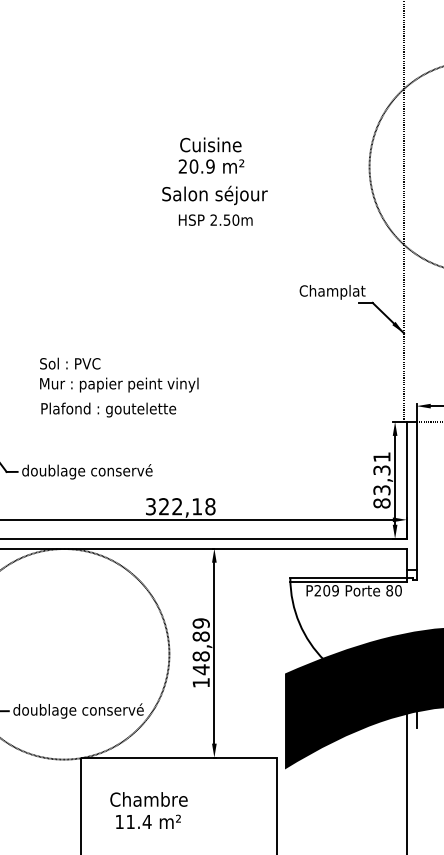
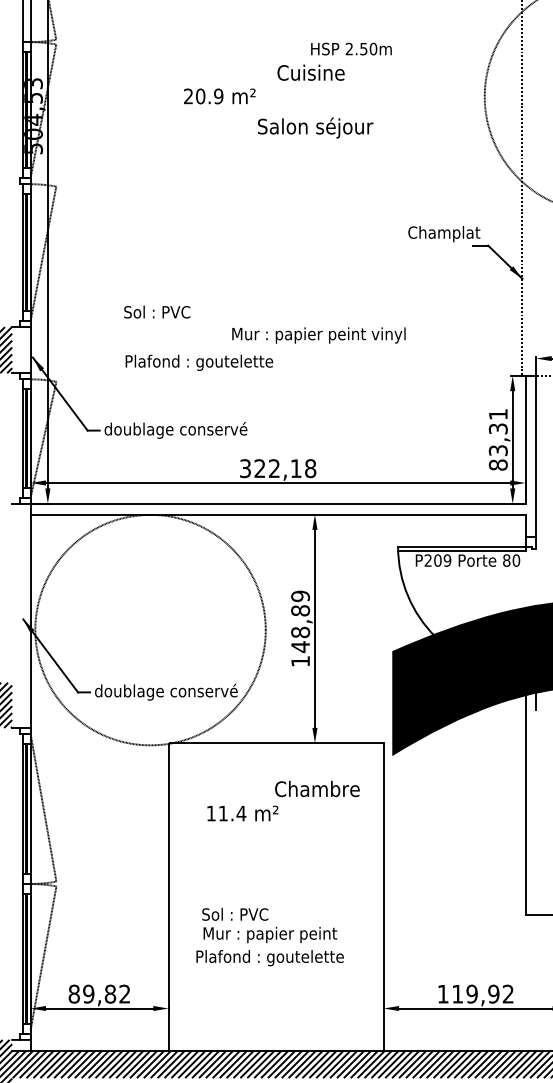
text: (211, 166) -> (219, 96), moved
text: (215, 219) -> (351, 48), moved
text: (118, 385) -> (318, 335), moved
text: (149, 799) -> (317, 788), moved

